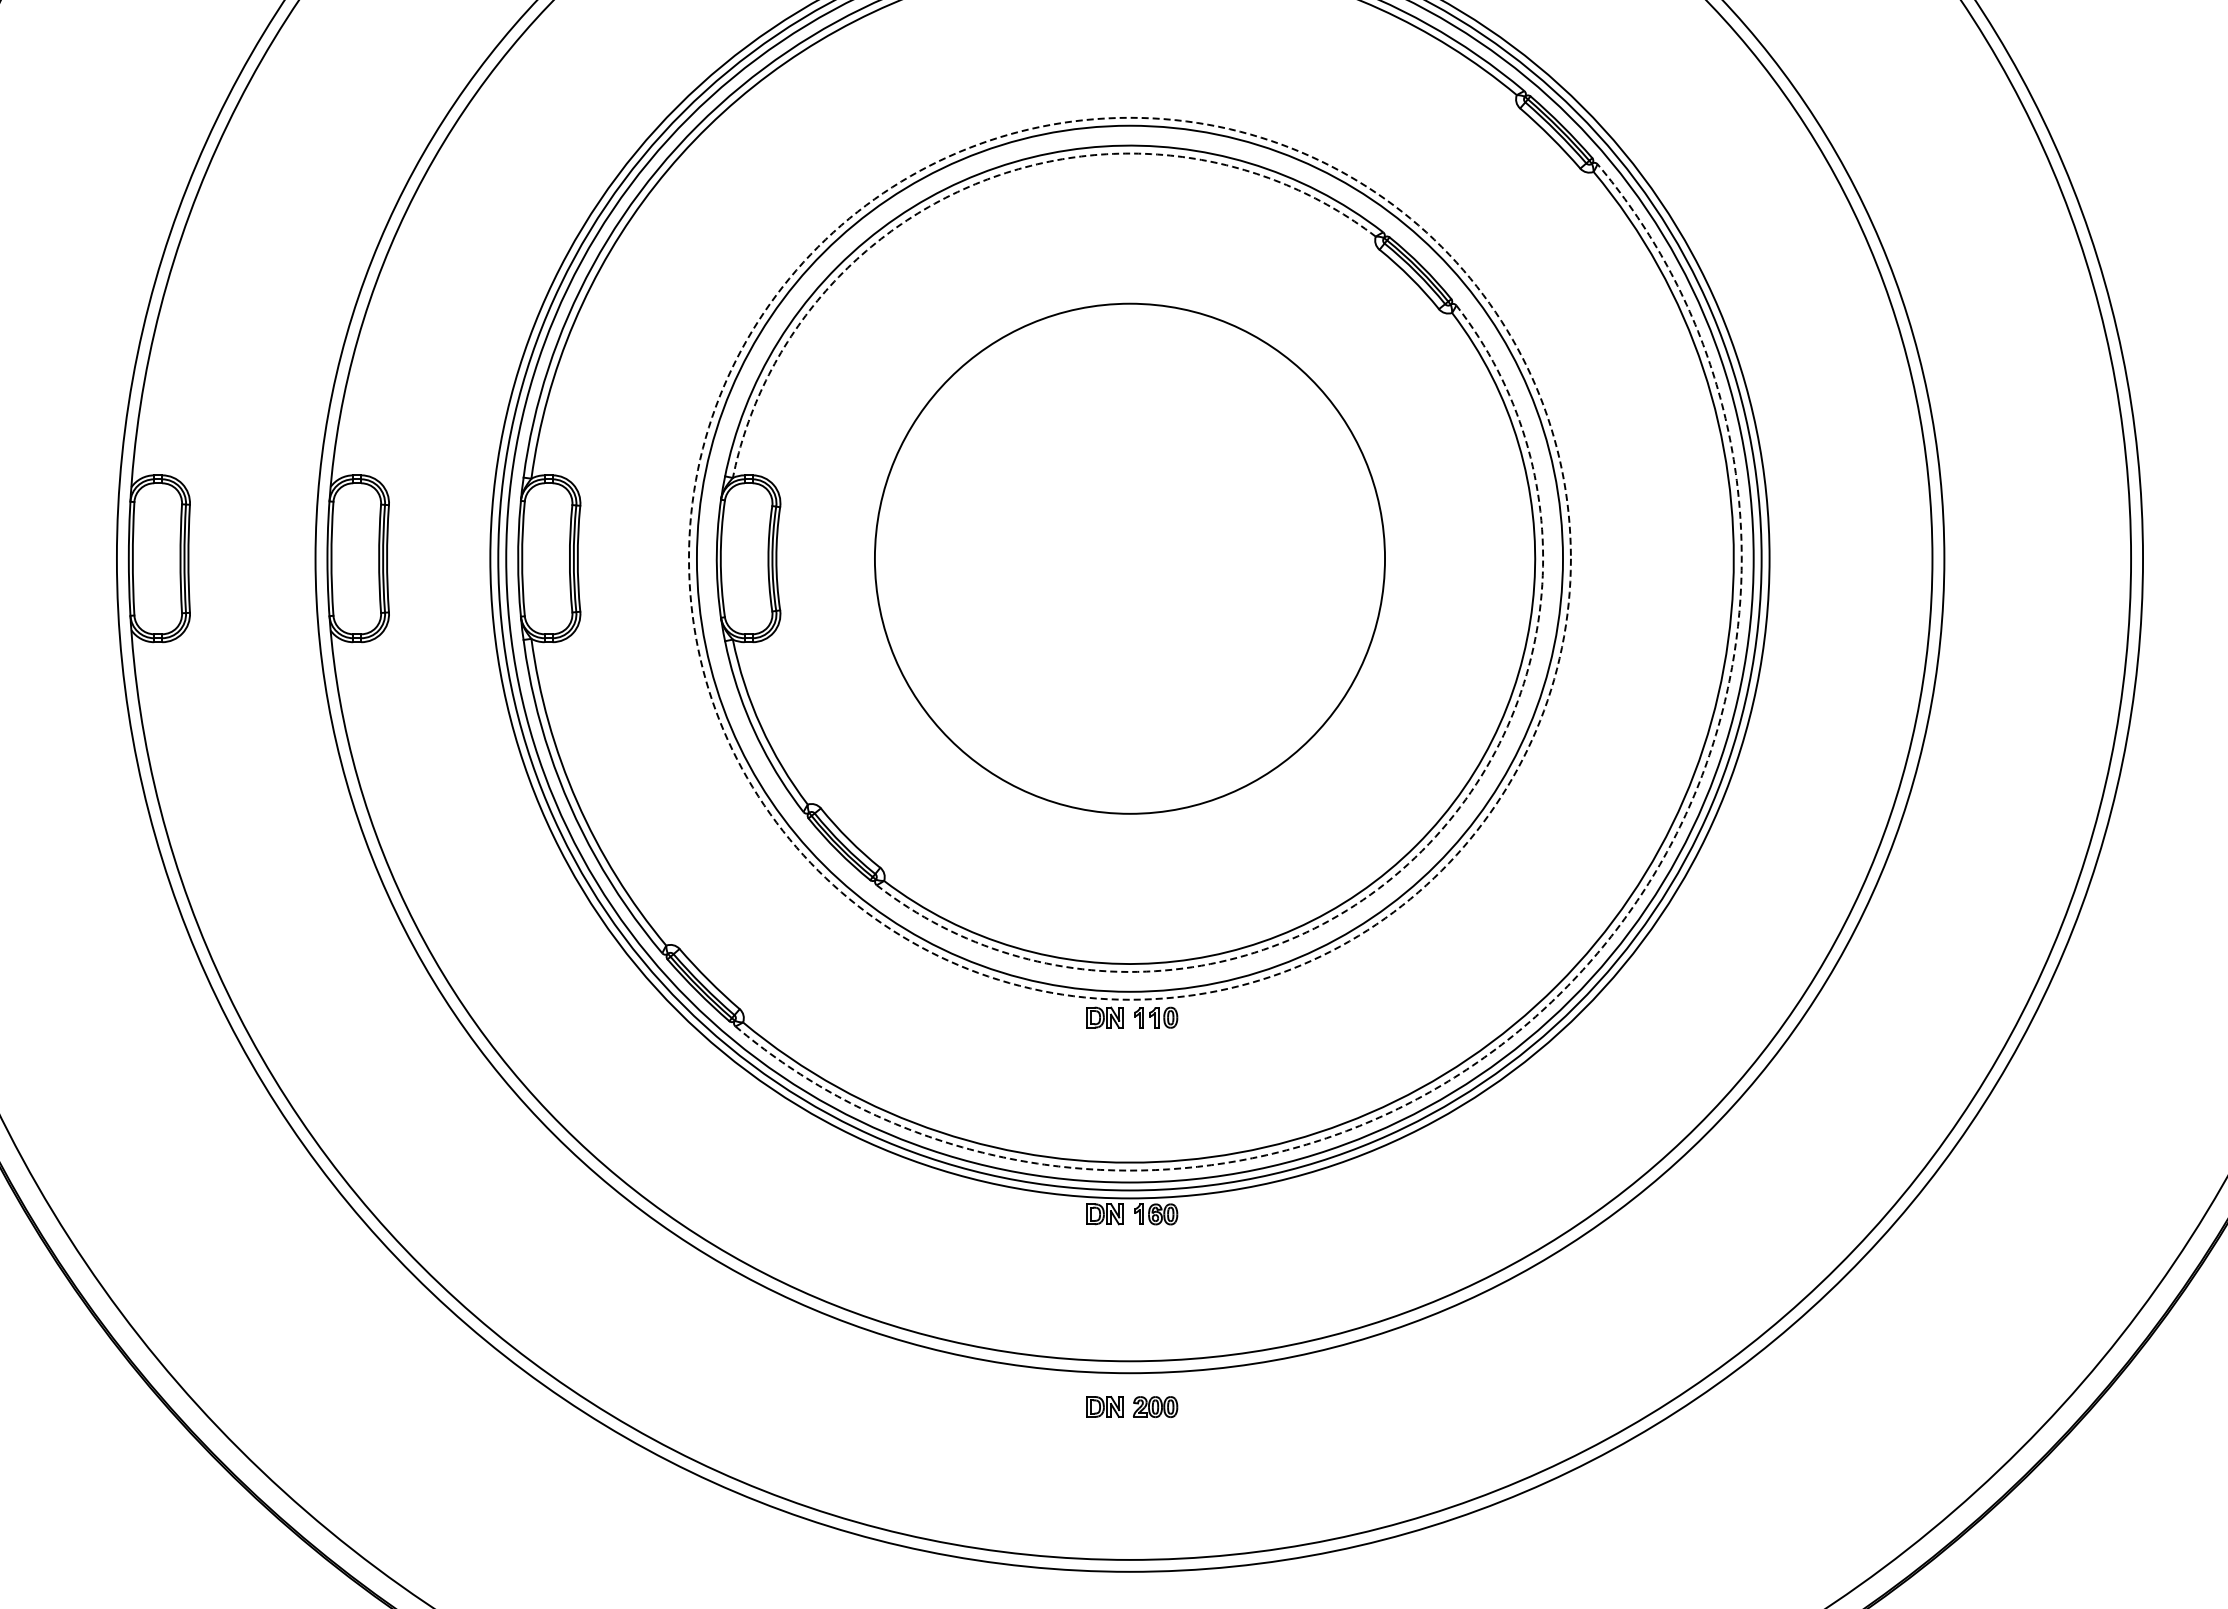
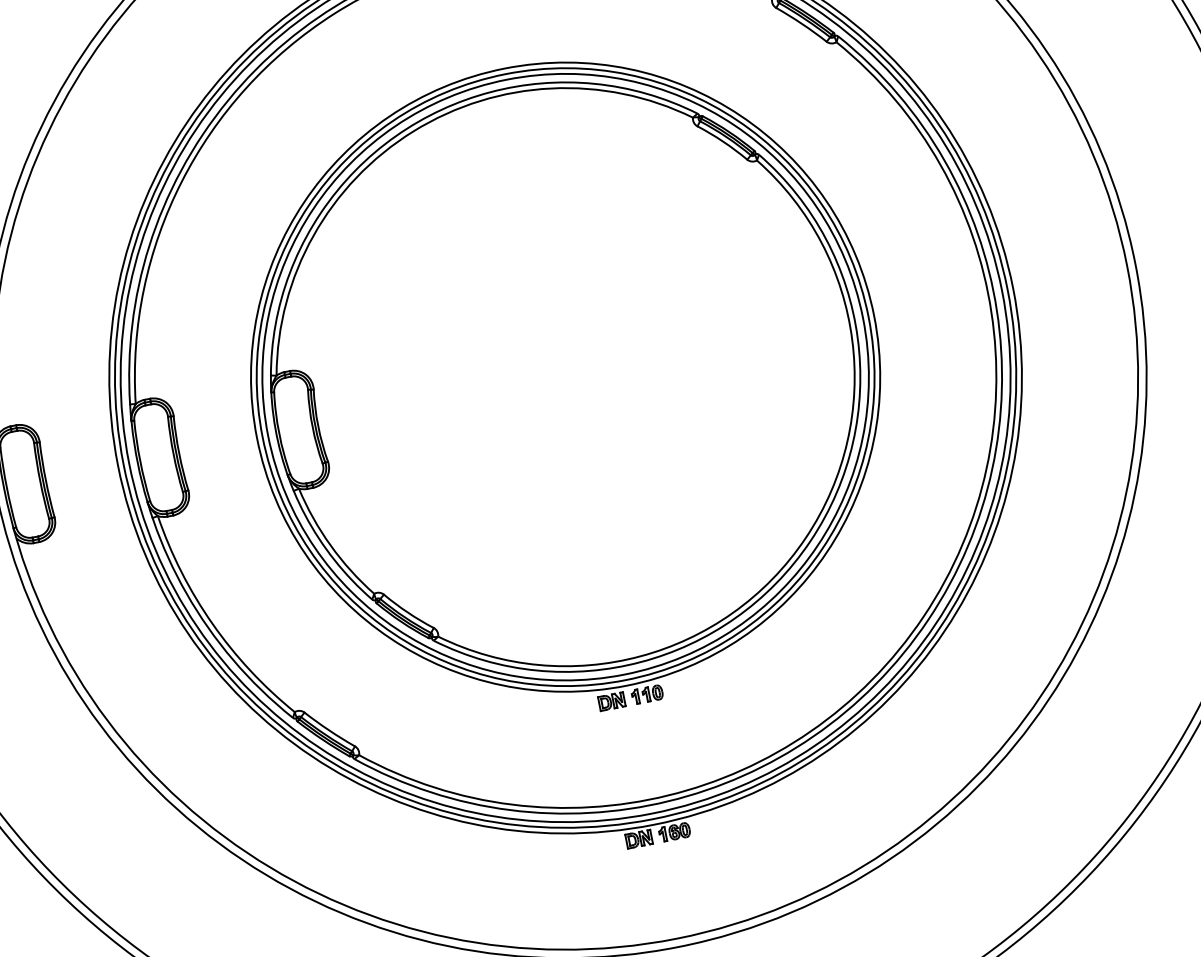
arc: (987, 179) -> (413, 131), dashed -> solid
circle: (1129, 558) -> (565, 377), dashed -> solid
circle: (1129, 558) -> (565, 377), size x1.67
arc: (1422, 850) -> (810, 540), dashed -> solid
arc: (1562, 991) -> (928, 620), dashed -> solid

